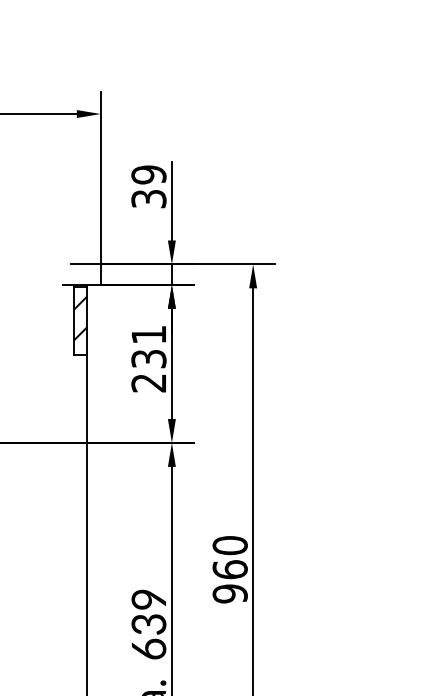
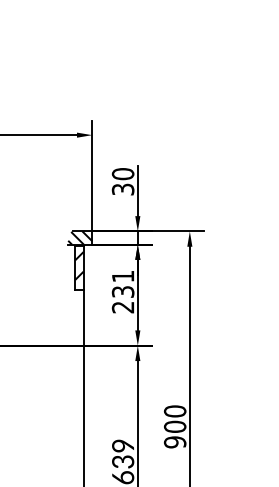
text: (149, 175) -> (123, 174), 39 -> 30
hatch: (82, 273) -> (80, 237), added
text: (229, 569) -> (174, 426), 960 -> 900

